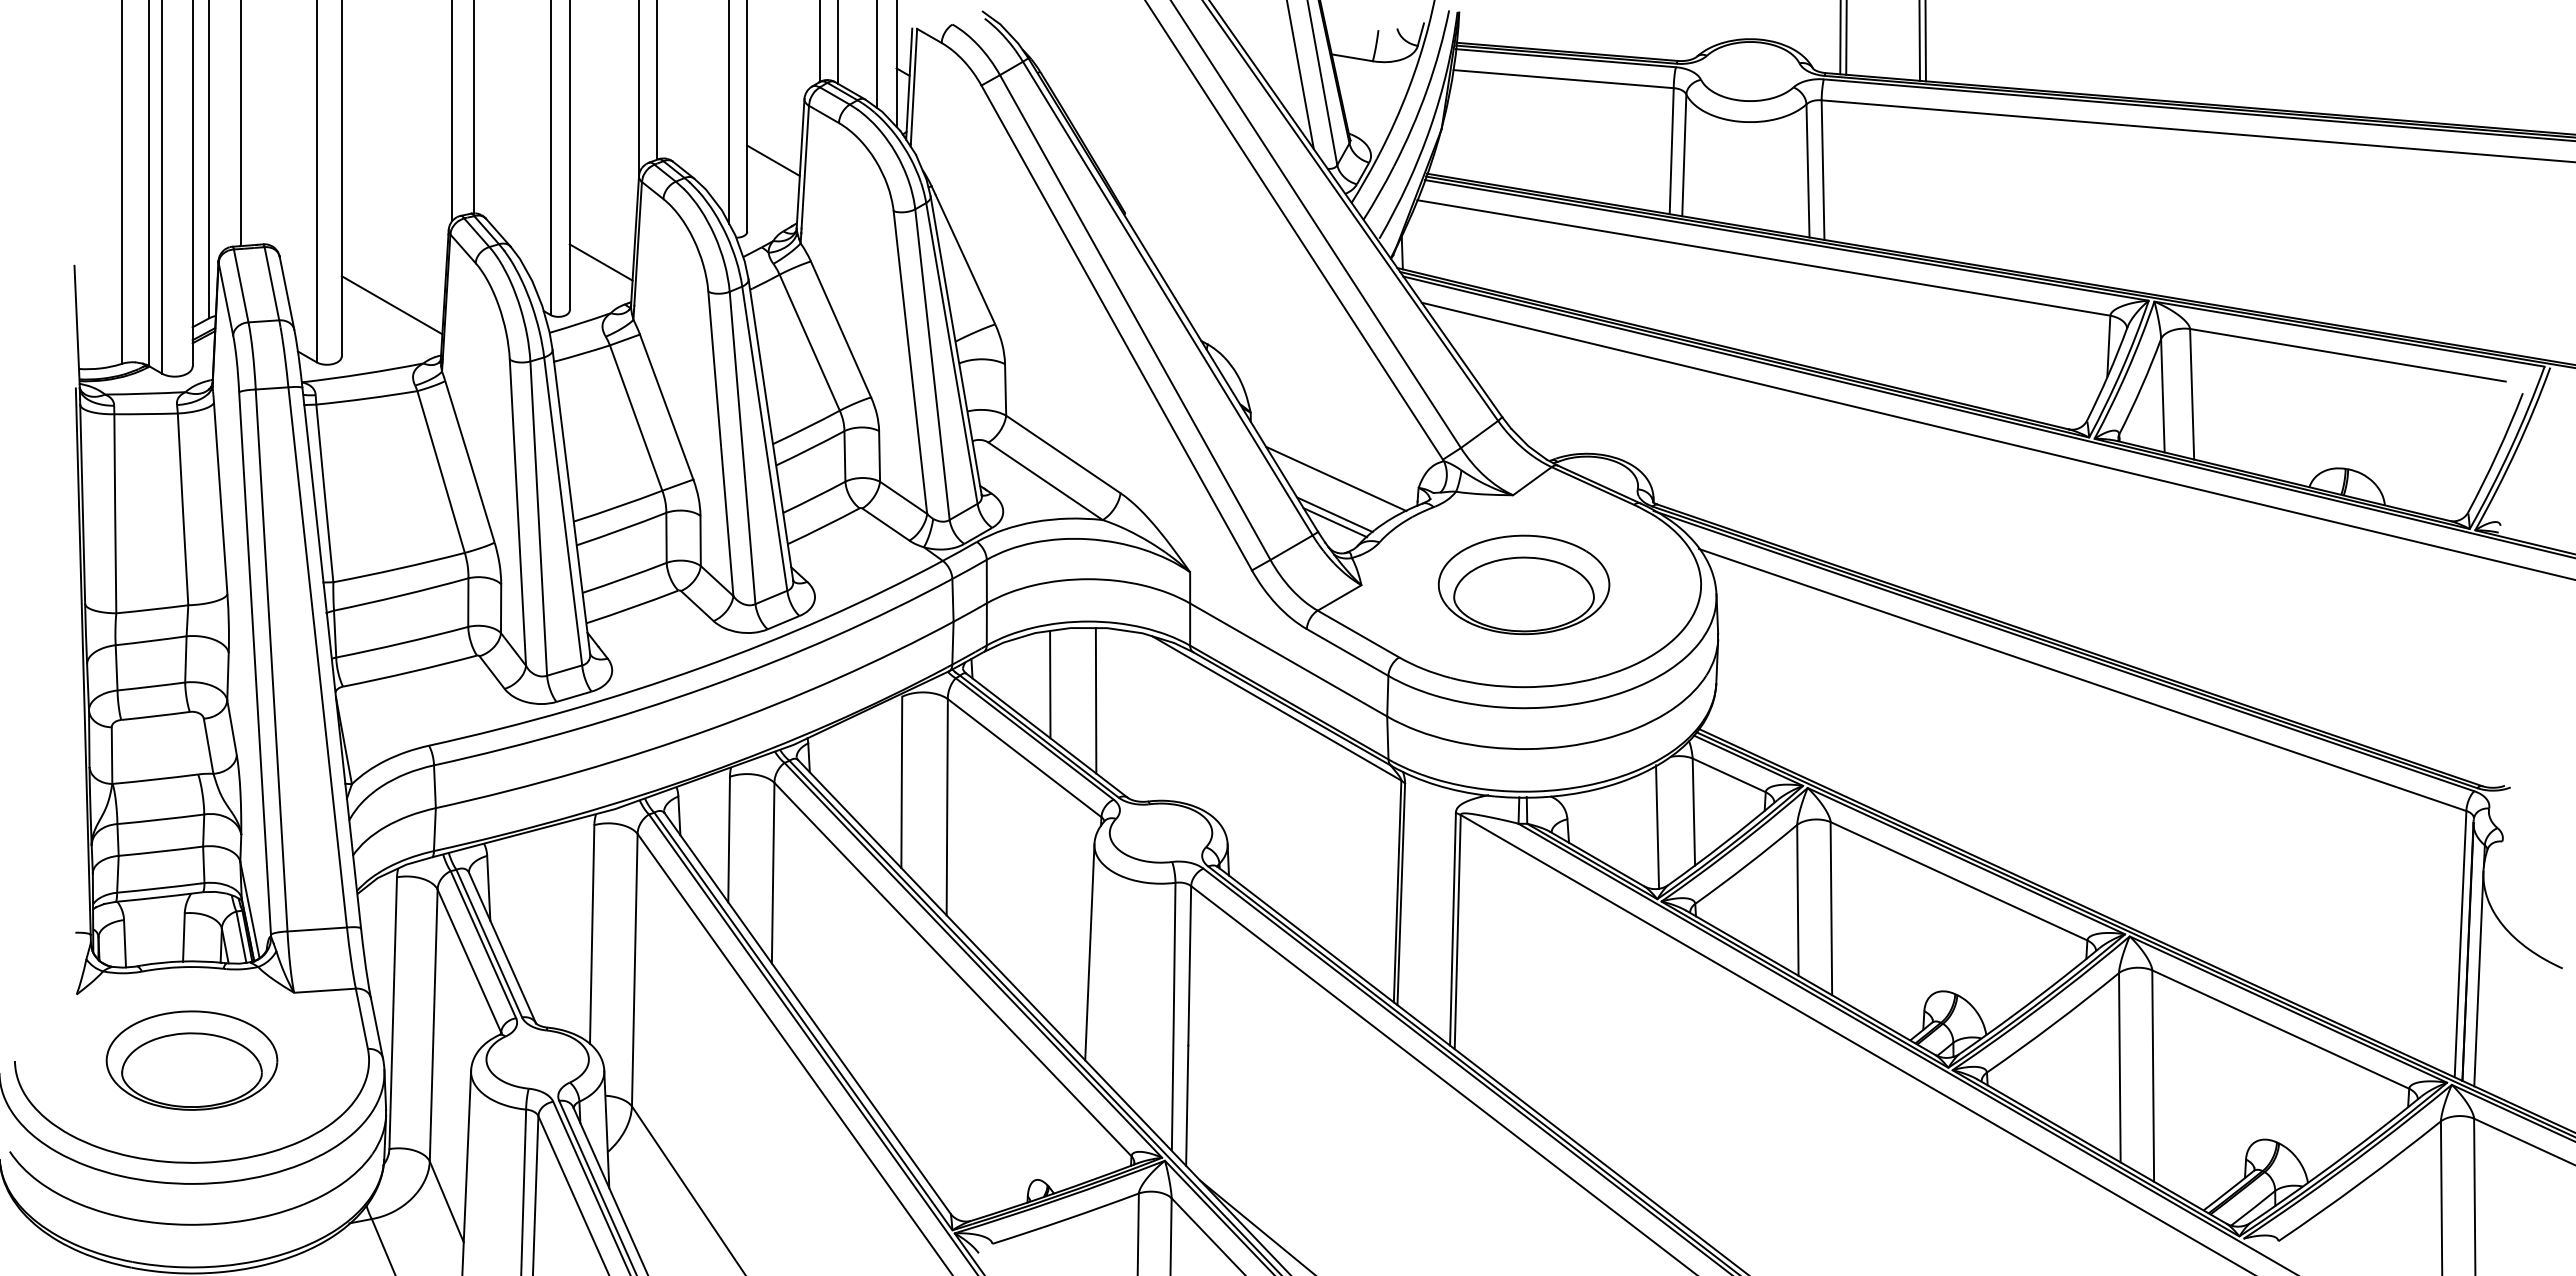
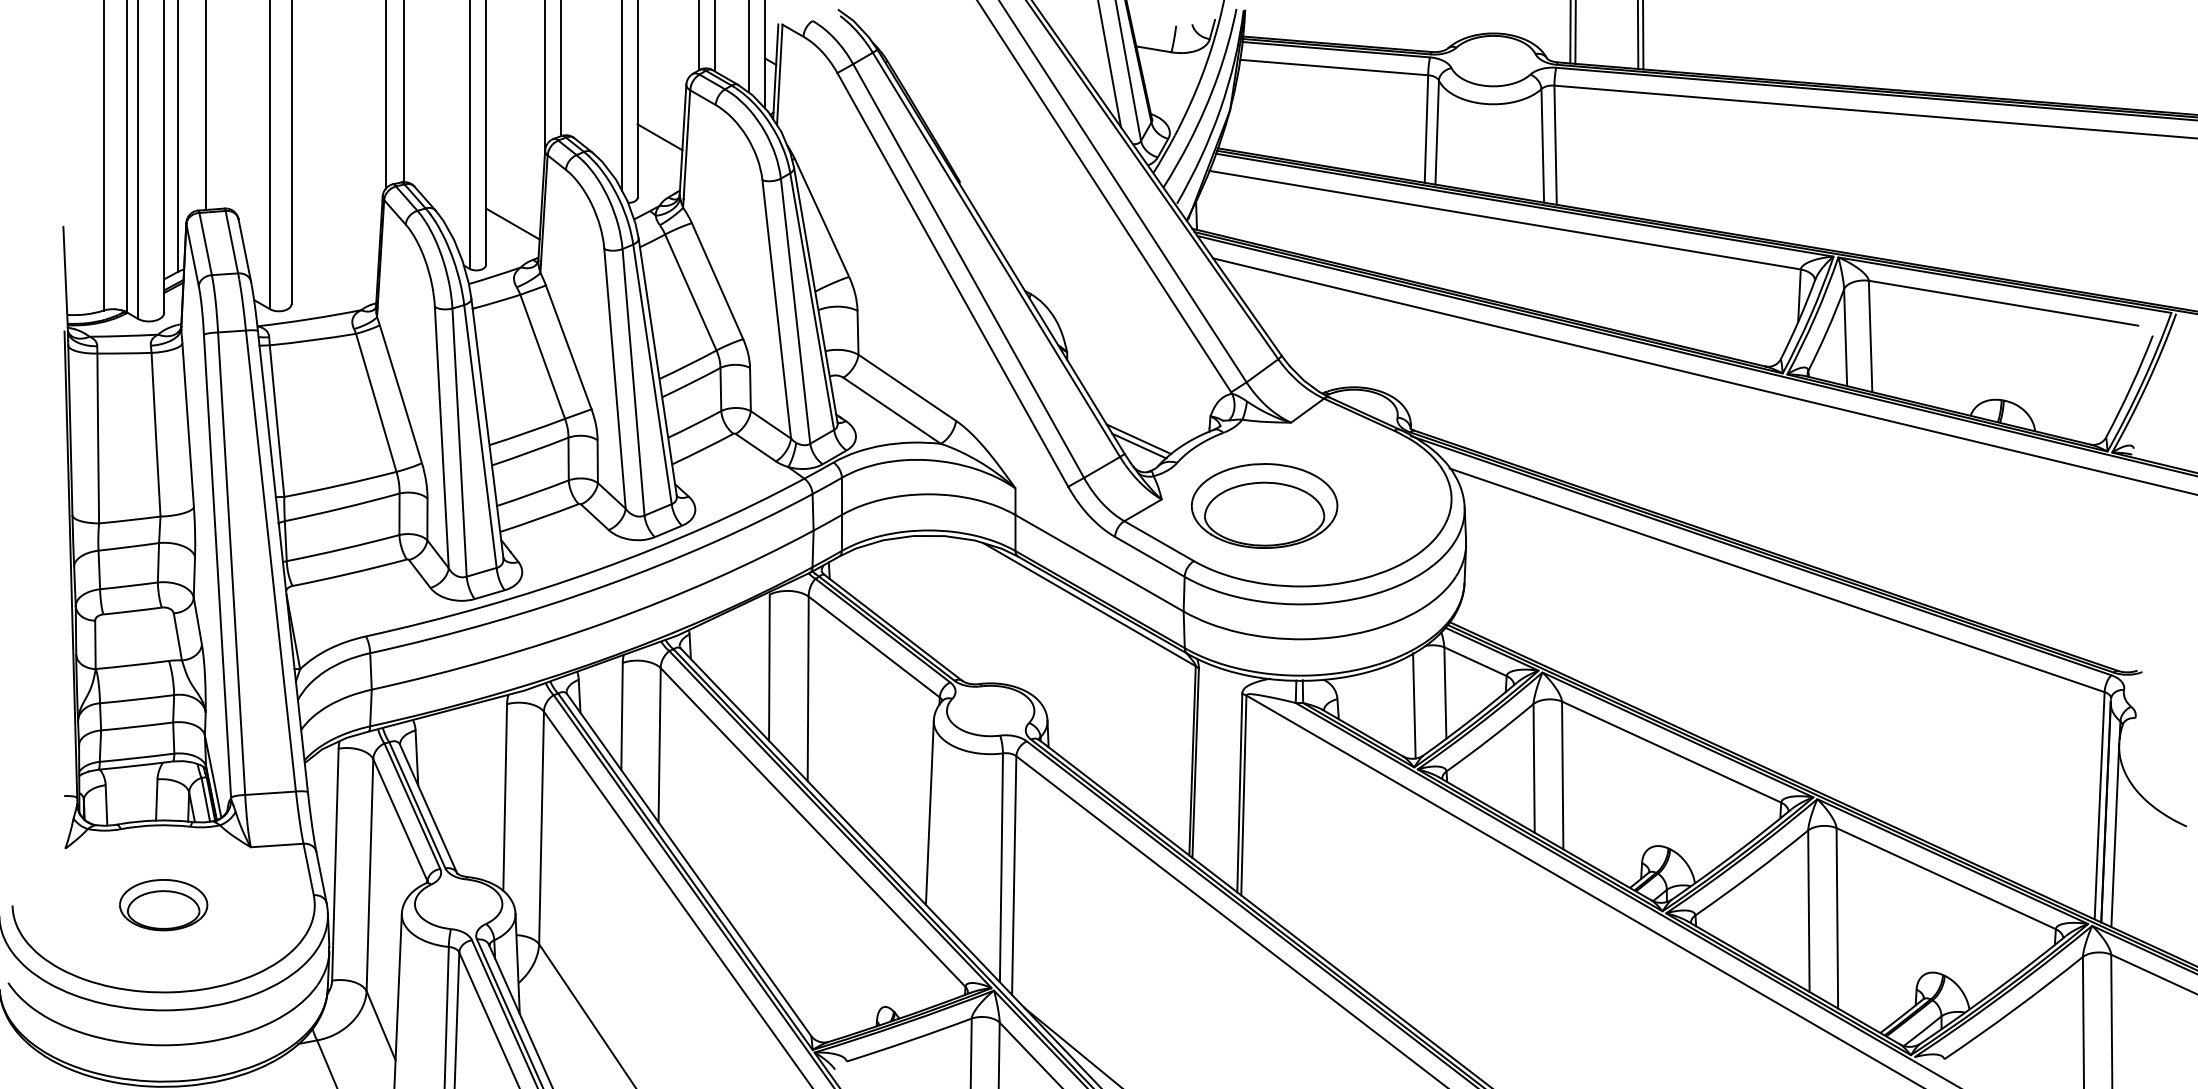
line: (391, 305) -> (333, 260), removed
line: (1336, 478) -> (1140, 408), removed
part: (1523, 584) -> (1264, 505), moved
line: (1050, 684) -> (896, 584), removed
line: (1095, 700) -> (934, 597), removed
part: (191, 1060) -> (163, 905), size x0.6

